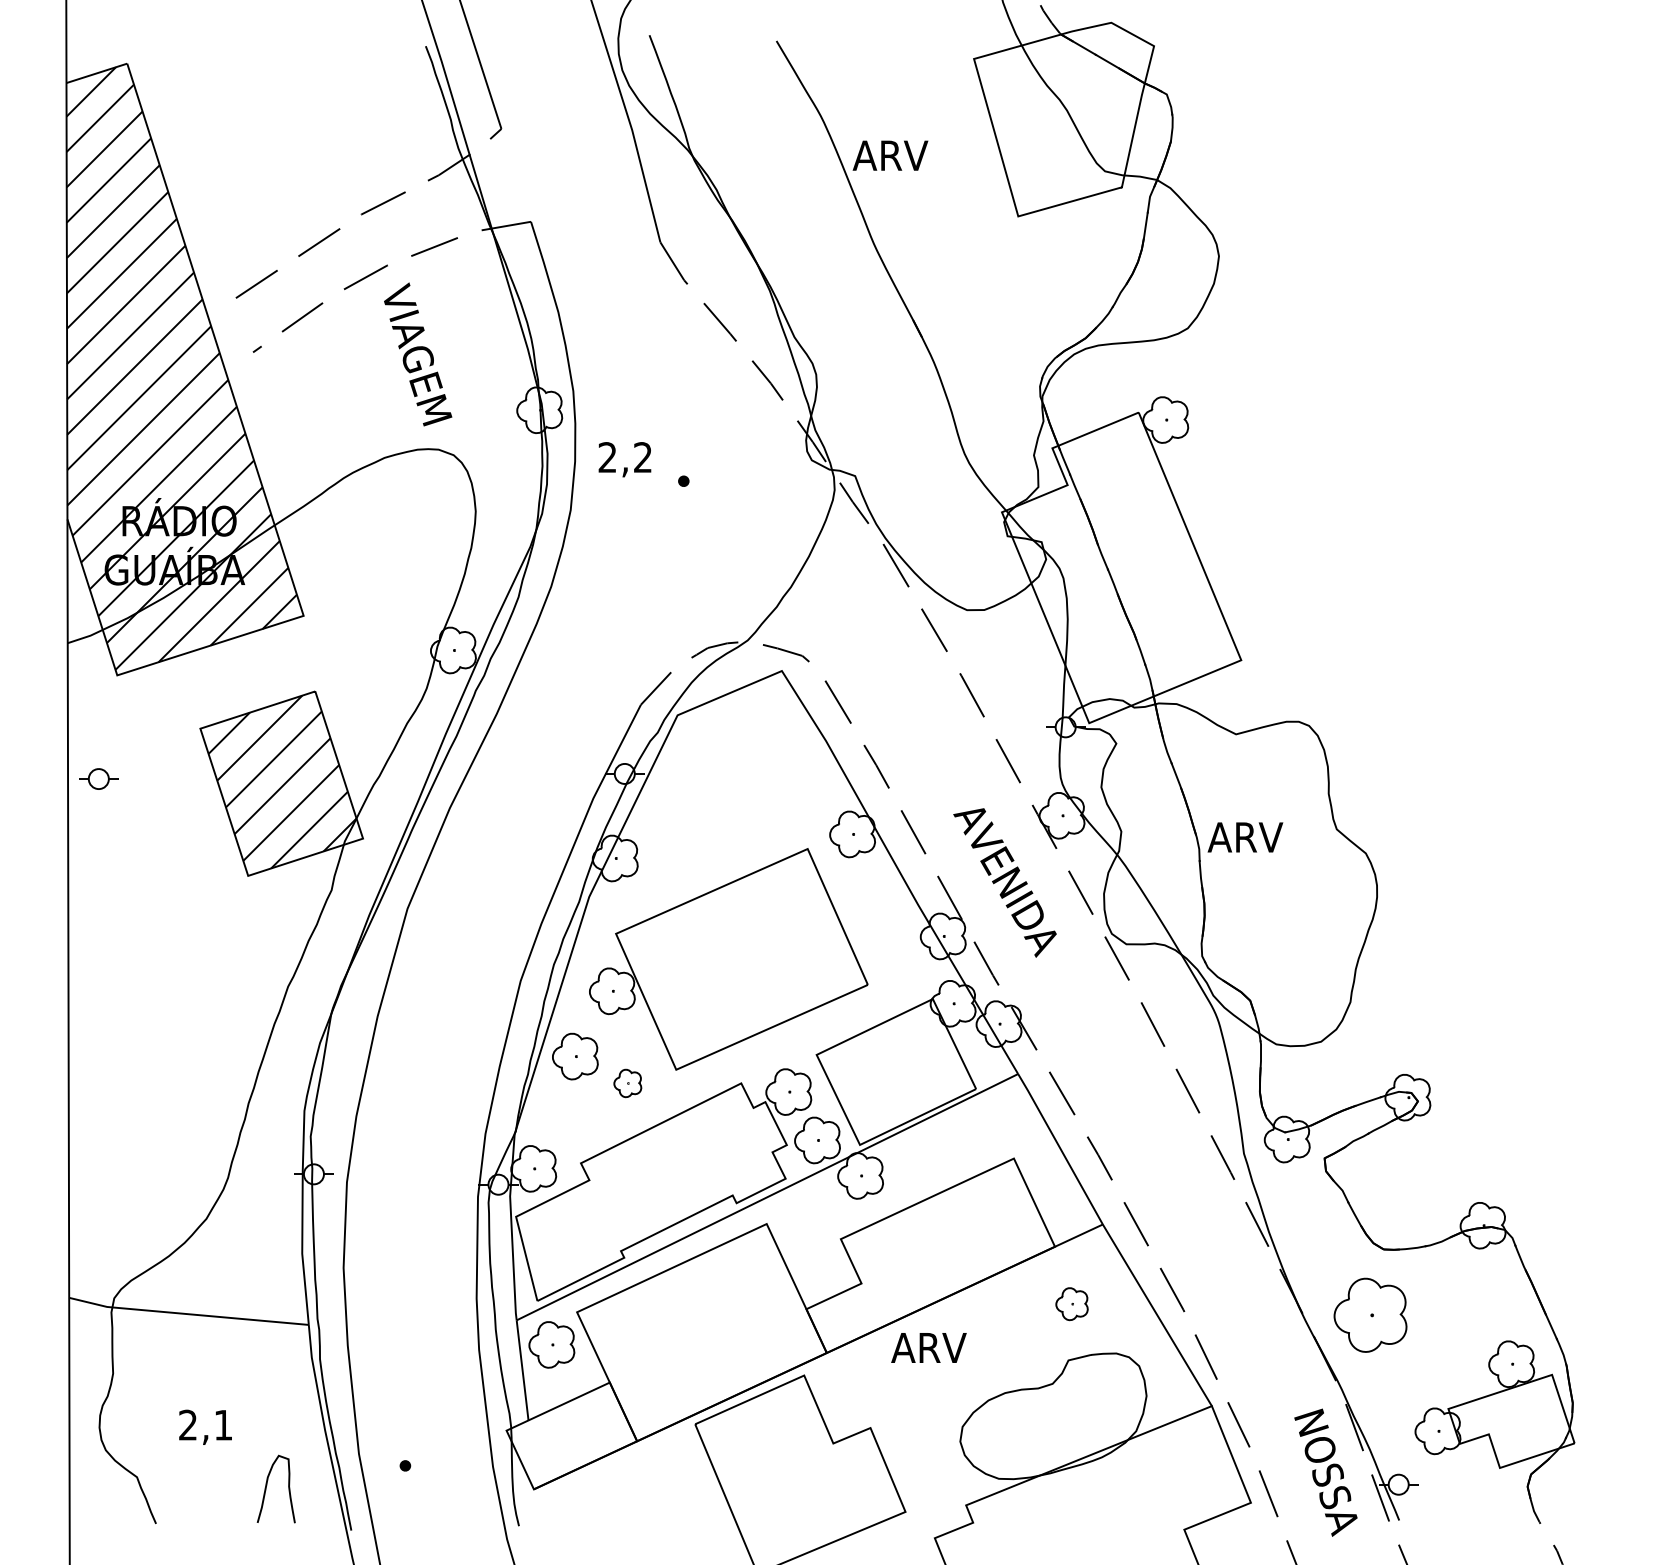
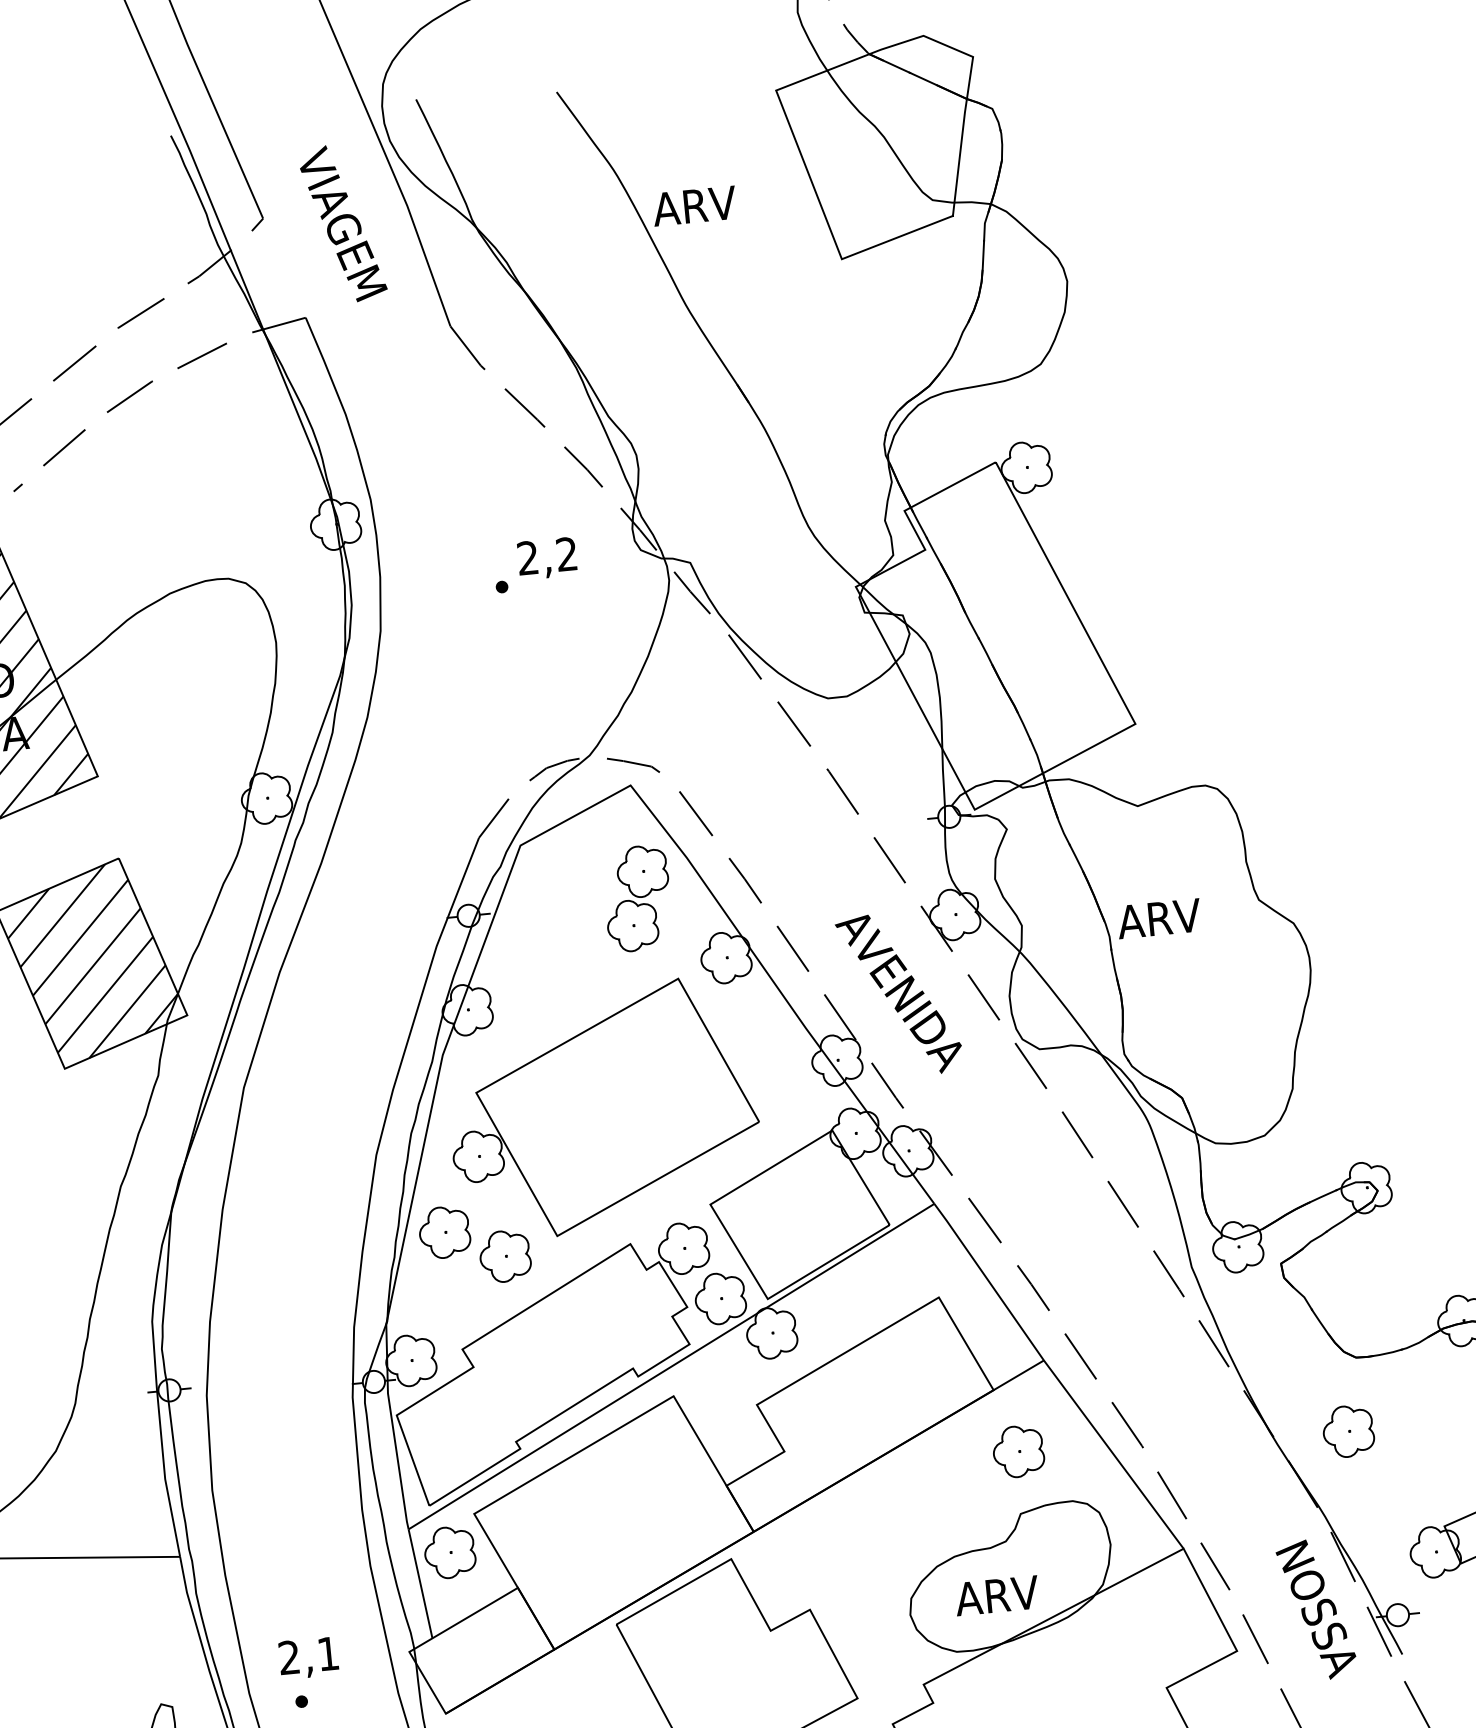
text: (418, 354) -> (343, 223), moved
text: (624, 459) -> (546, 558), moved
part: (778, 773) -> (637, 898), added
part: (627, 1083) -> (505, 1256), size x1.67
part: (1071, 1303) -> (1017, 1450), size x1.43
part: (1370, 1314) -> (1348, 1430), size x0.62
text: (928, 1347) -> (996, 1595), moved
text: (205, 1426) -> (308, 1657), moved

